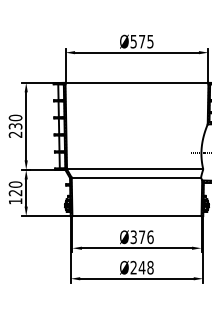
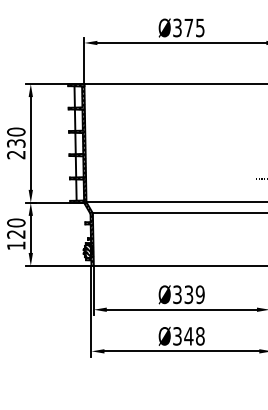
text: (133, 40) -> (177, 26), Ø575 -> Ø375
text: (146, 237) -> (194, 295), Ø376 -> Ø339
text: (133, 267) -> (177, 335), Ø248 -> Ø348

